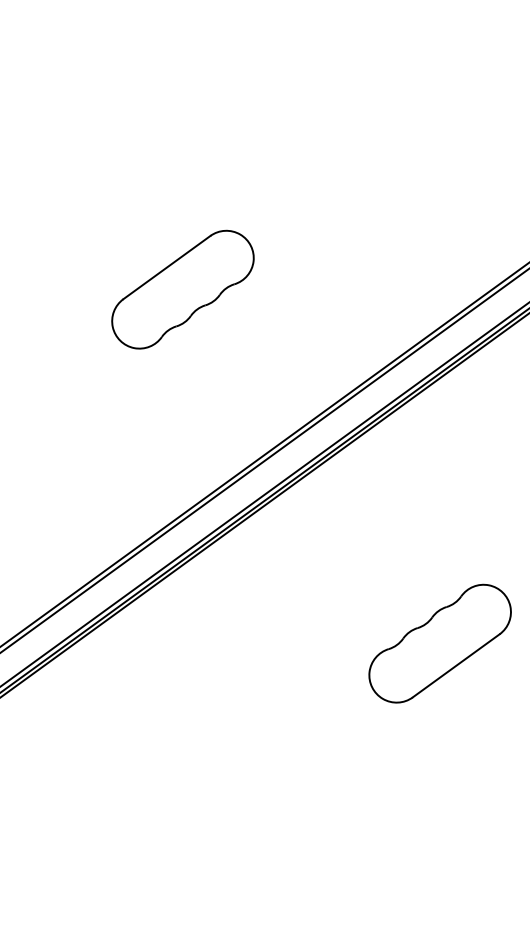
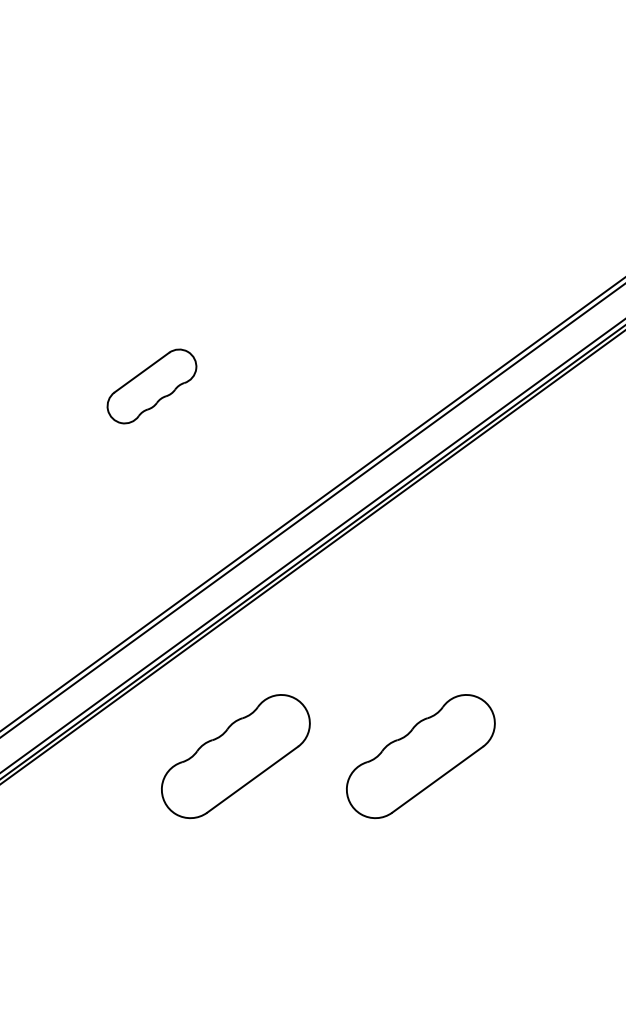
part: (182, 289) -> (151, 386), size x0.6
part: (262, 643) -> (235, 756), added

